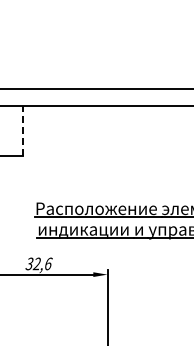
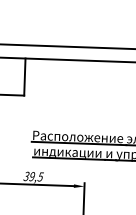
line: (22, 131) -> (24, 77), dashed -> solid
text: (42, 263) -> (36, 176), 32,6 -> 39,5

